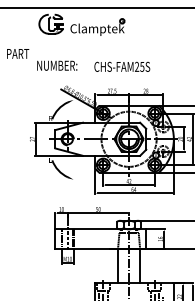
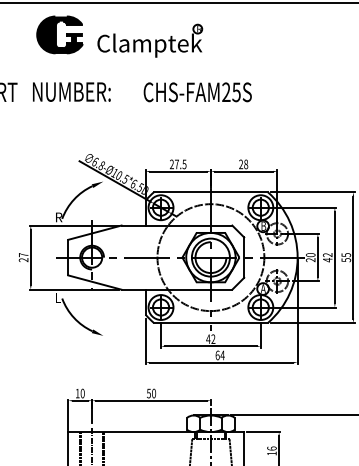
fill: (51, 23) -> (60, 33), added
text: (57, 65) -> (72, 91), moved
text: (122, 66) -> (198, 91), moved

